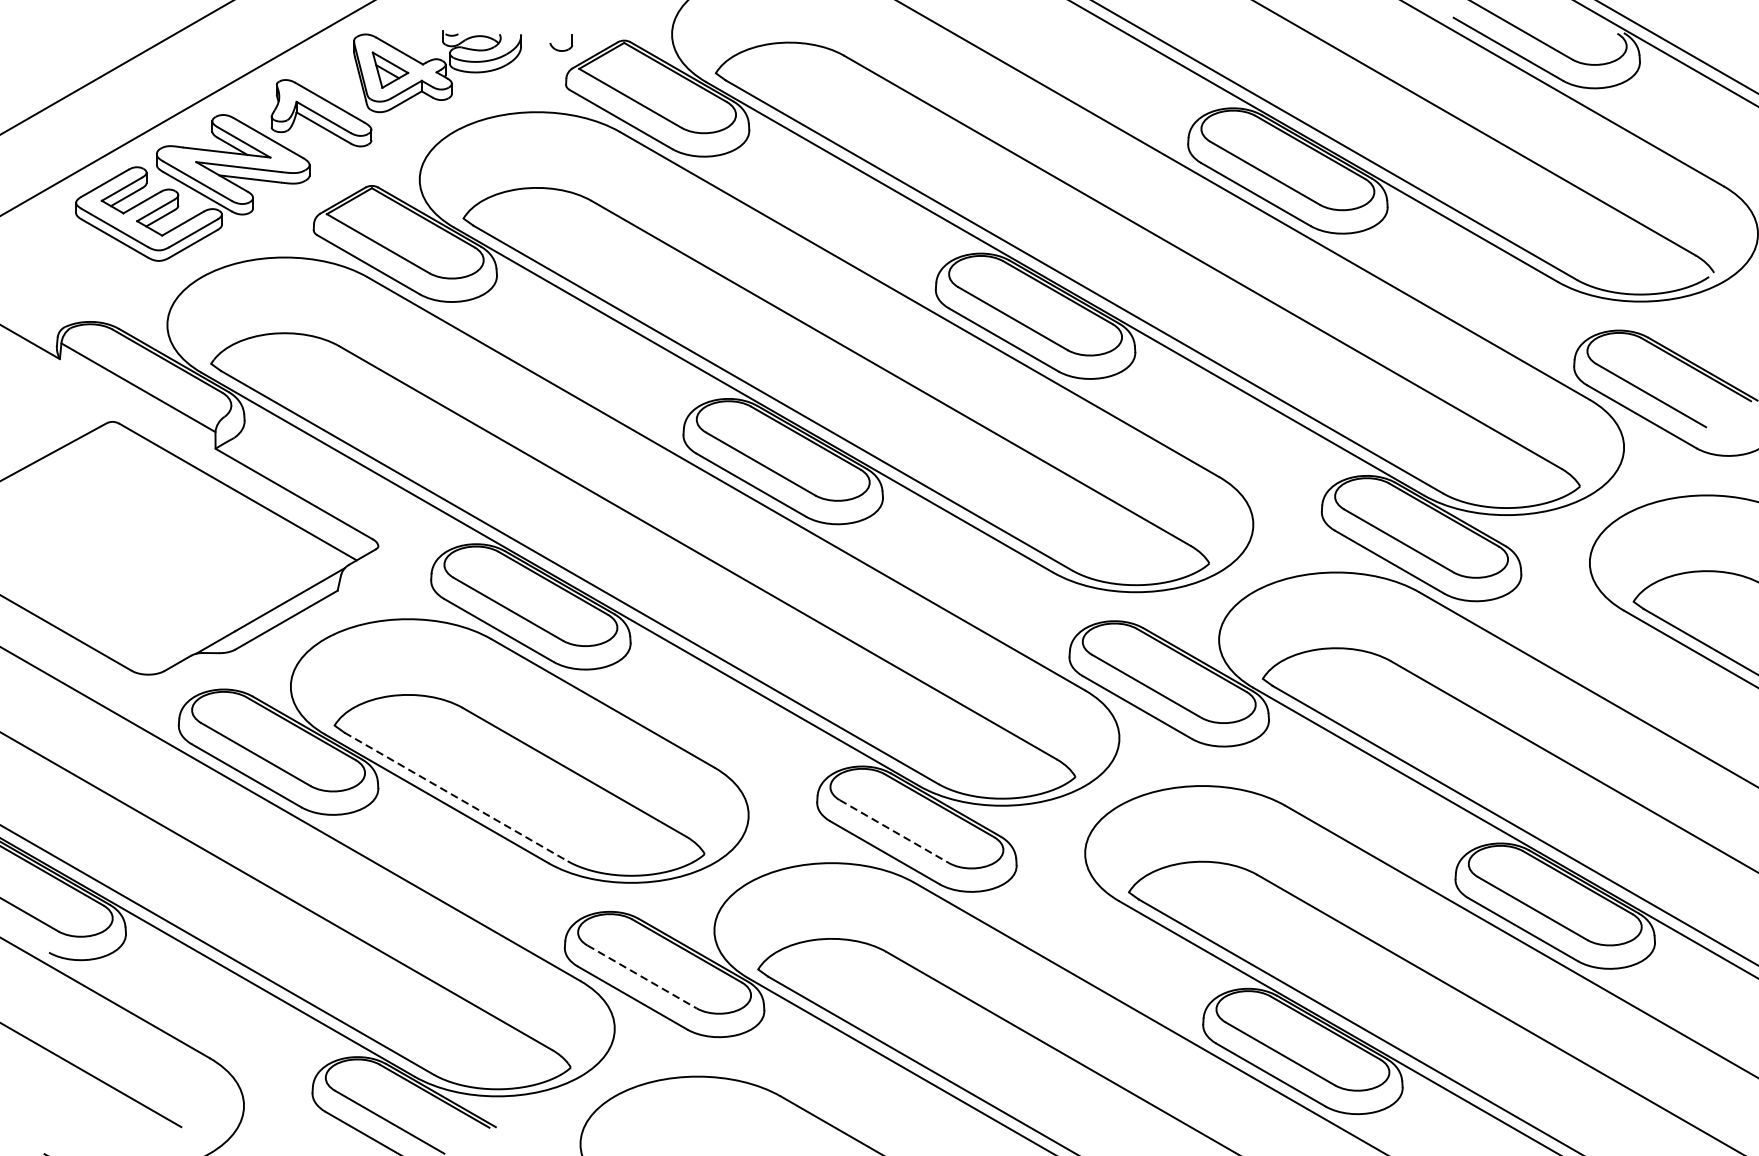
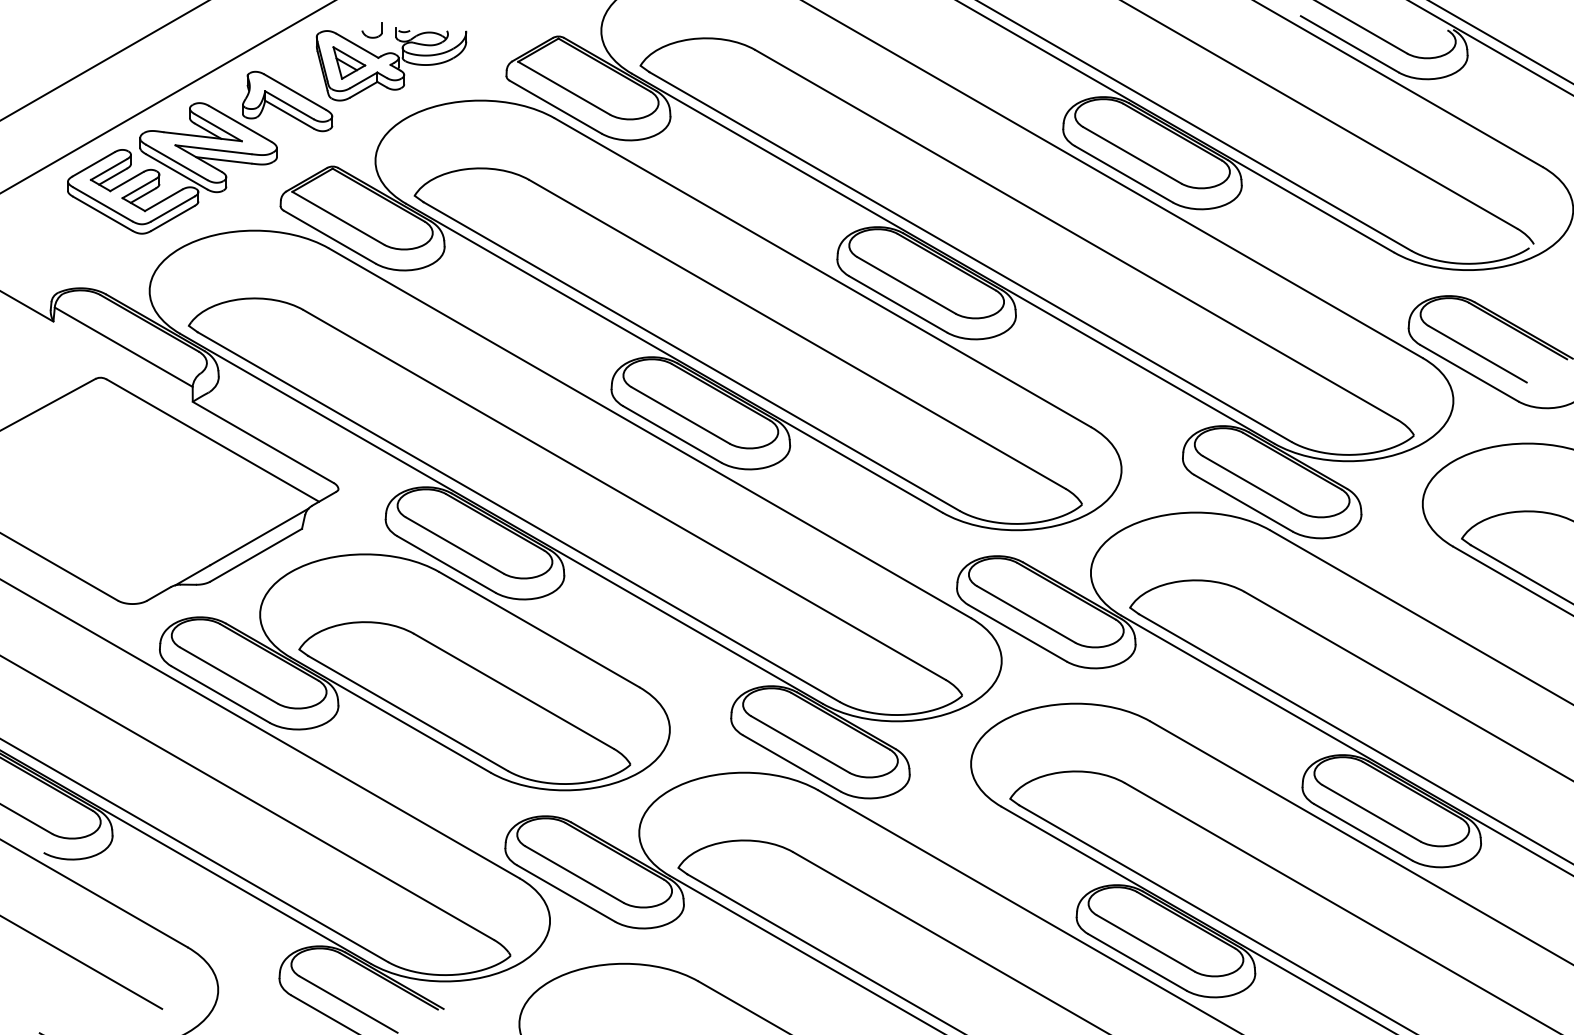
part: (560, 42) -> (371, 30), moved
line: (456, 796) -> (408, 713), dashed -> solid
line: (894, 831) -> (800, 744), dashed -> solid
line: (642, 976) -> (574, 874), dashed -> solid

